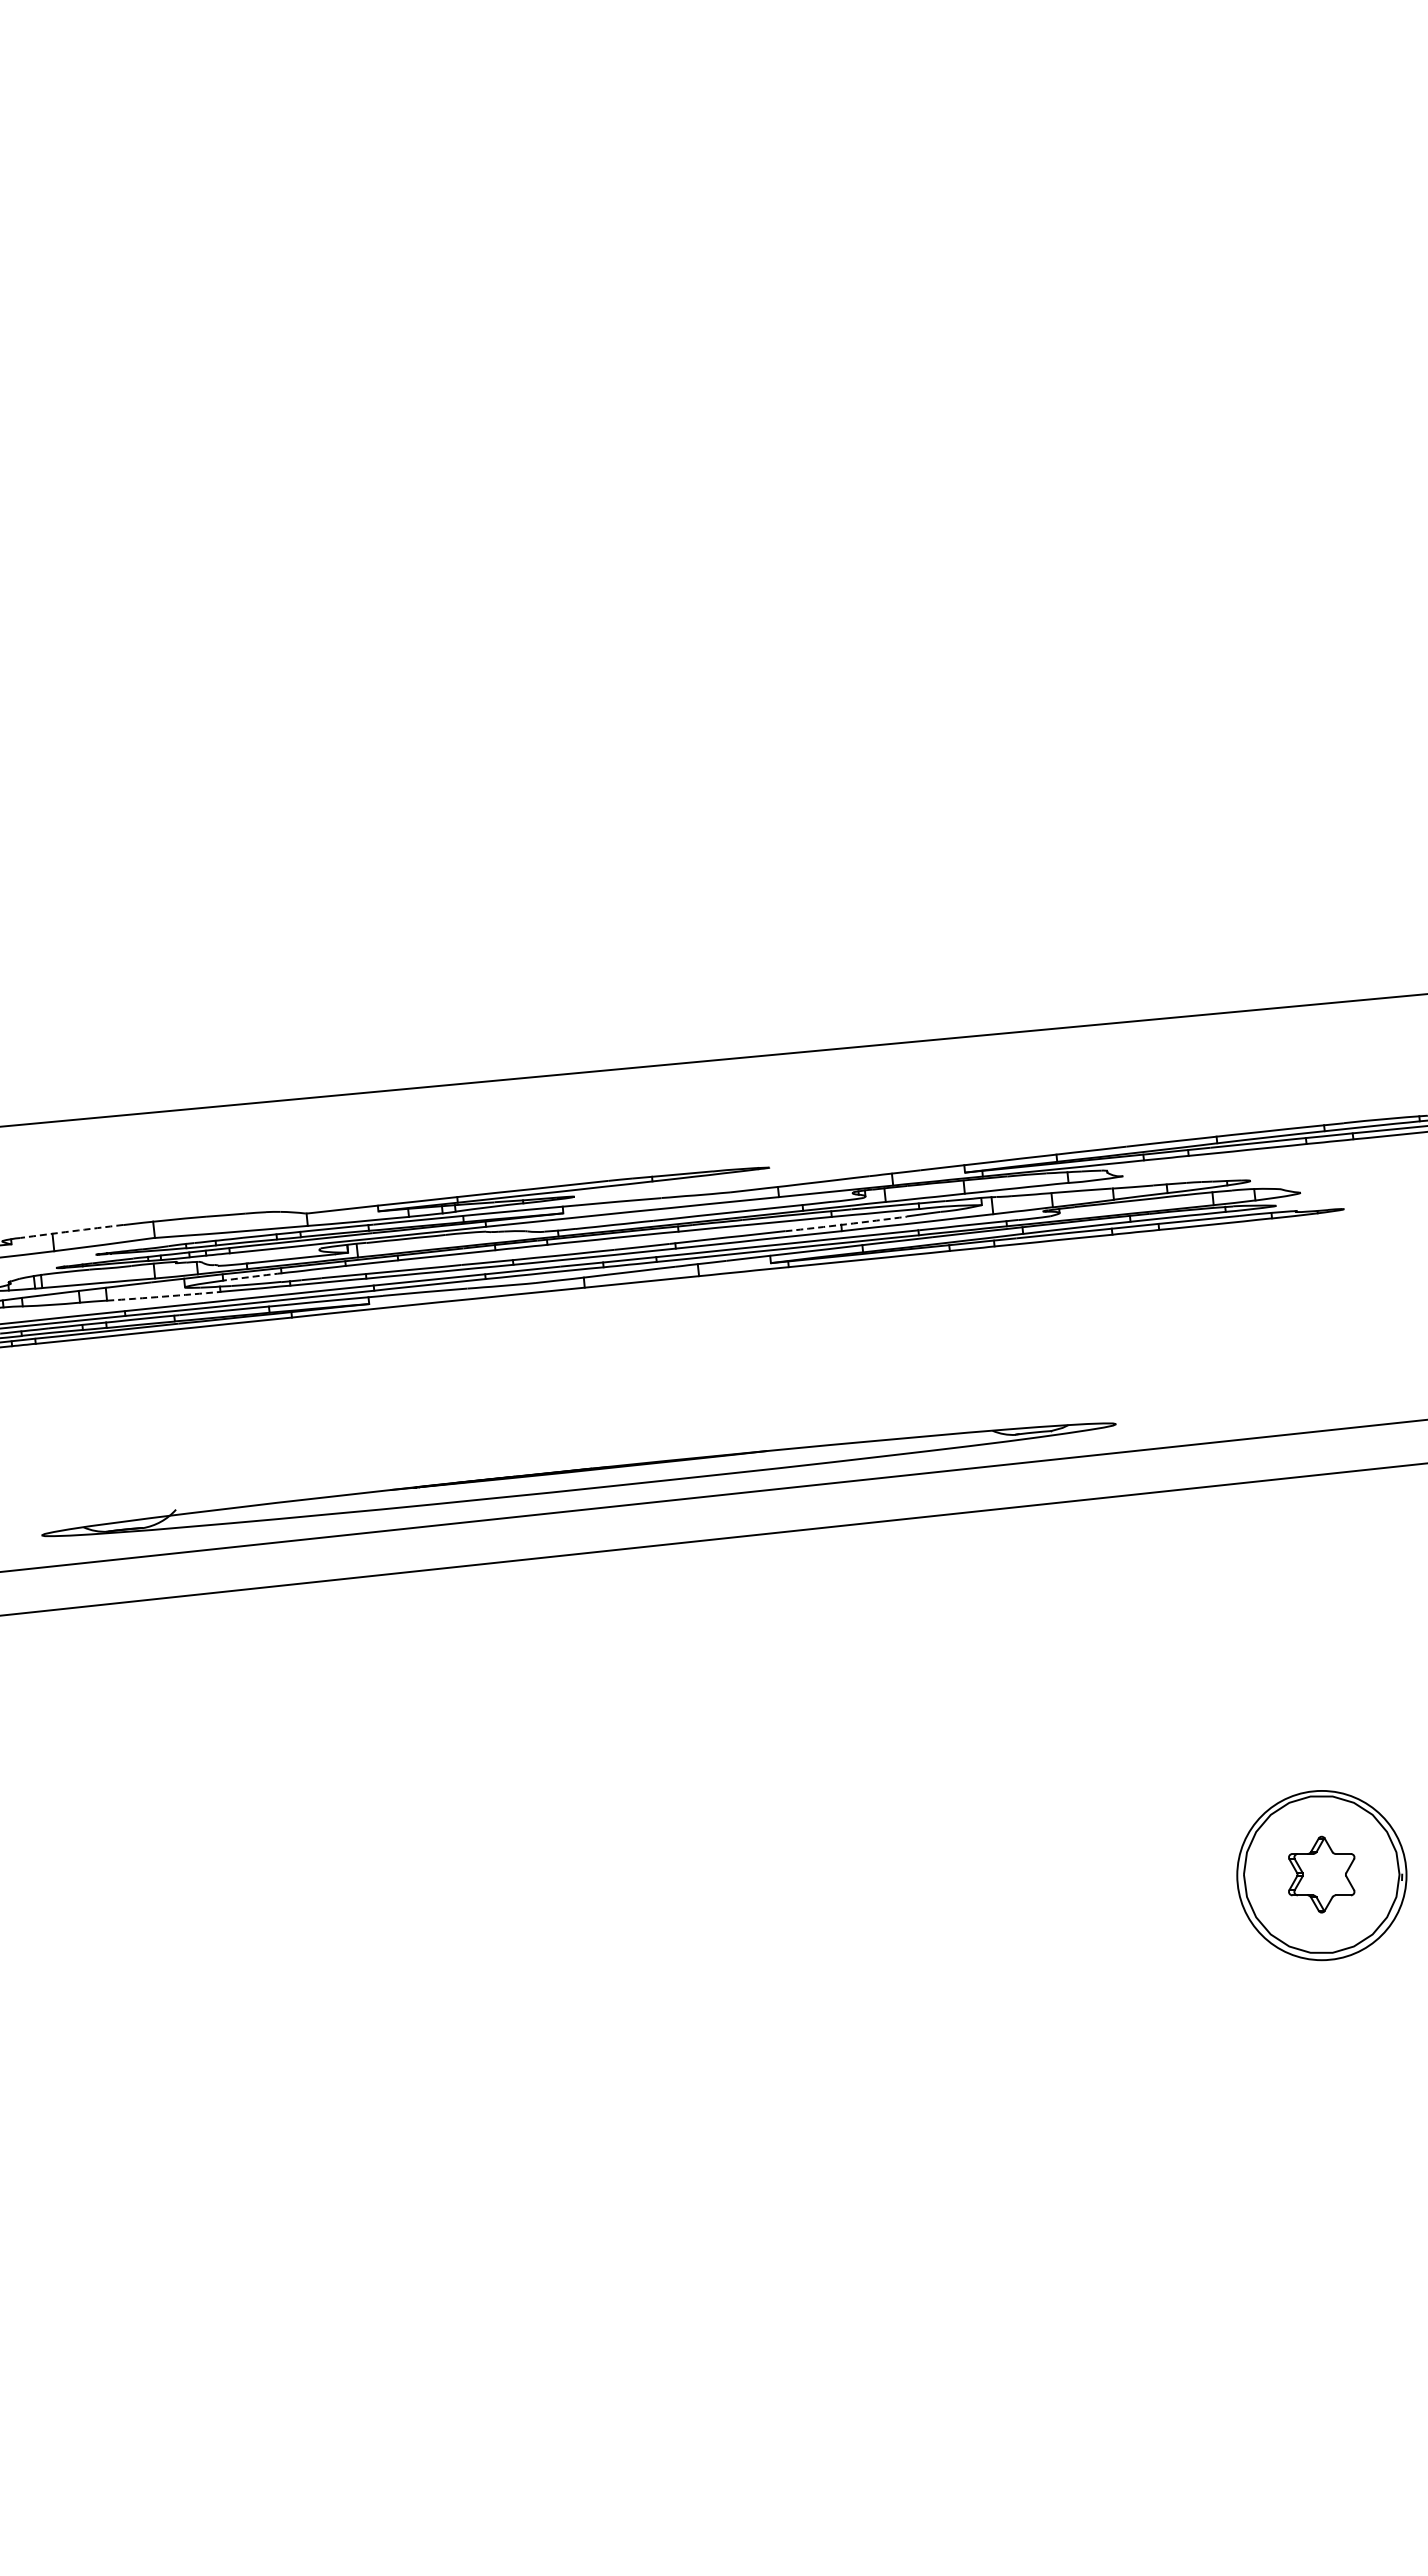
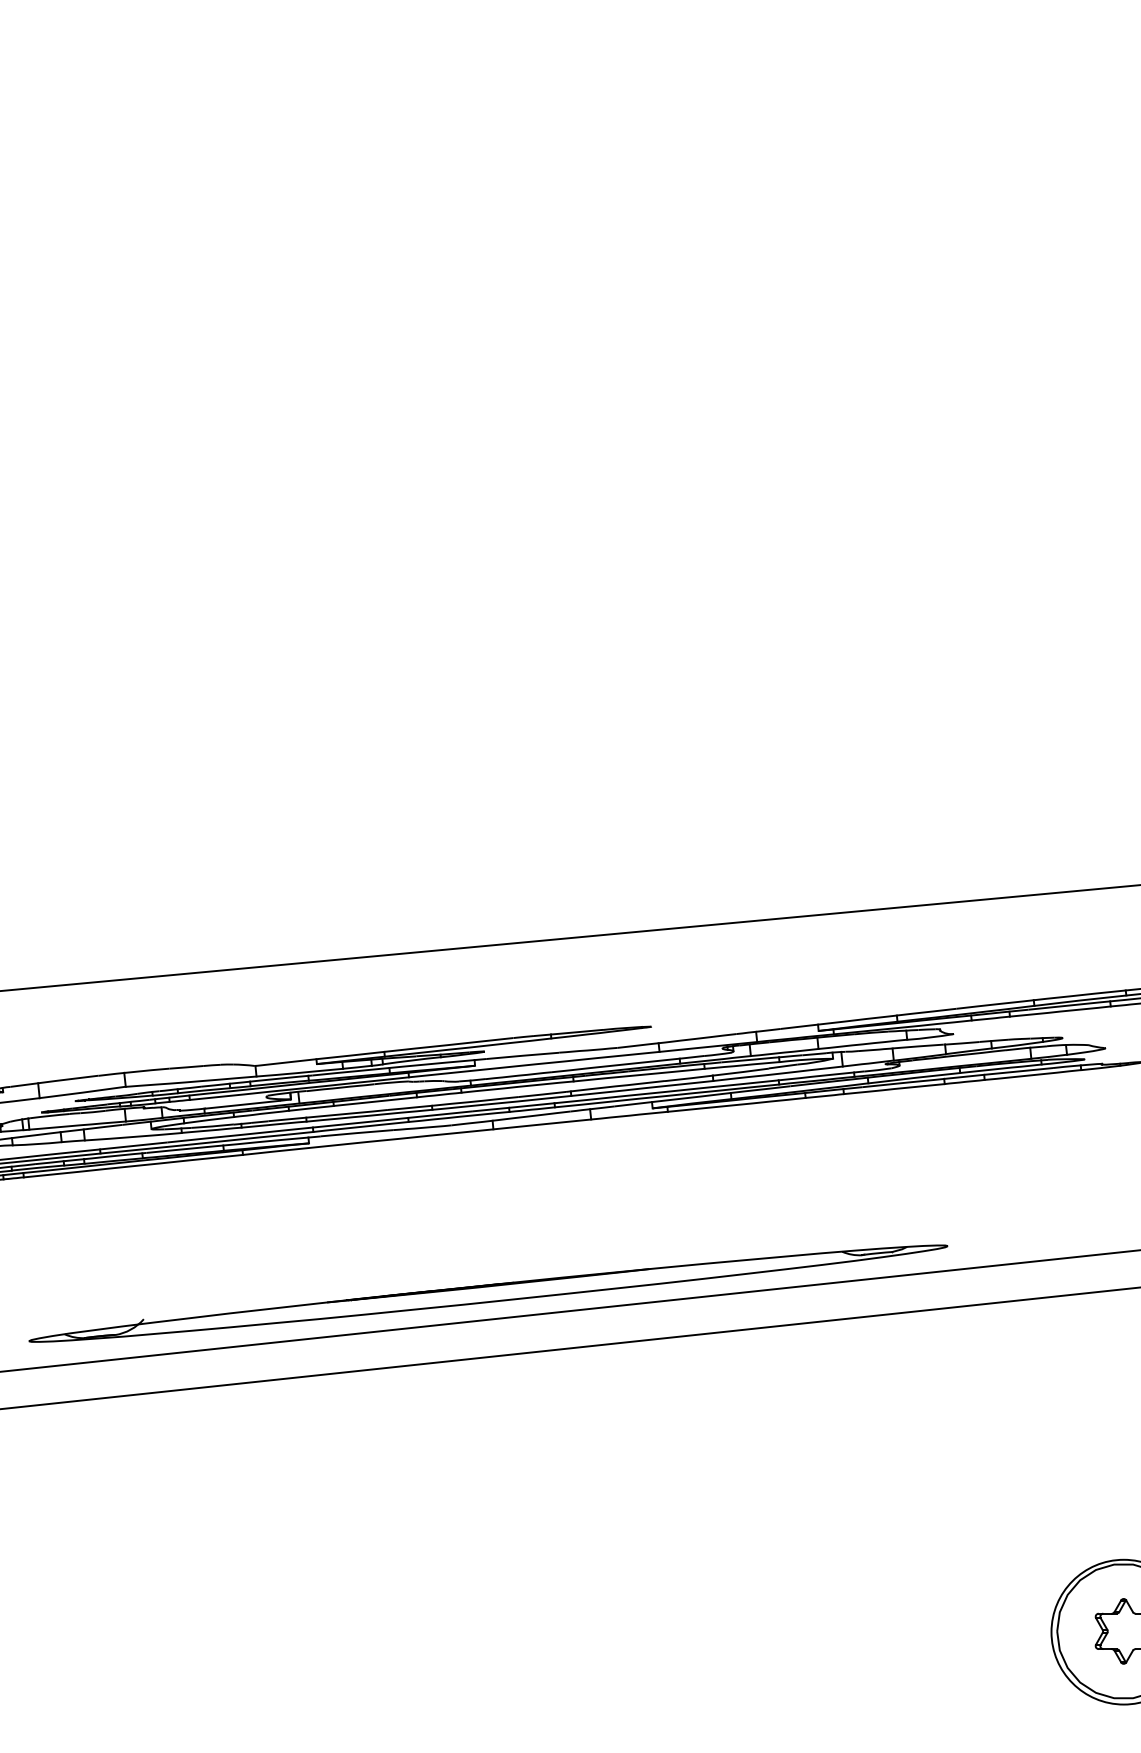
arc: (846, 1224) -> (717, 1075), dashed -> solid
arc: (71, 1231) -> (54, 1081), dashed -> solid
arc: (252, 1276) -> (209, 1119), dashed -> solid
arc: (163, 1296) -> (133, 1136), dashed -> solid

